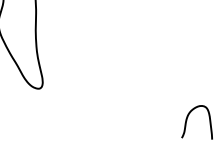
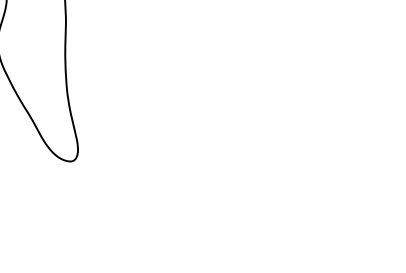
curve: (187, 120) -> (341, 219), removed

